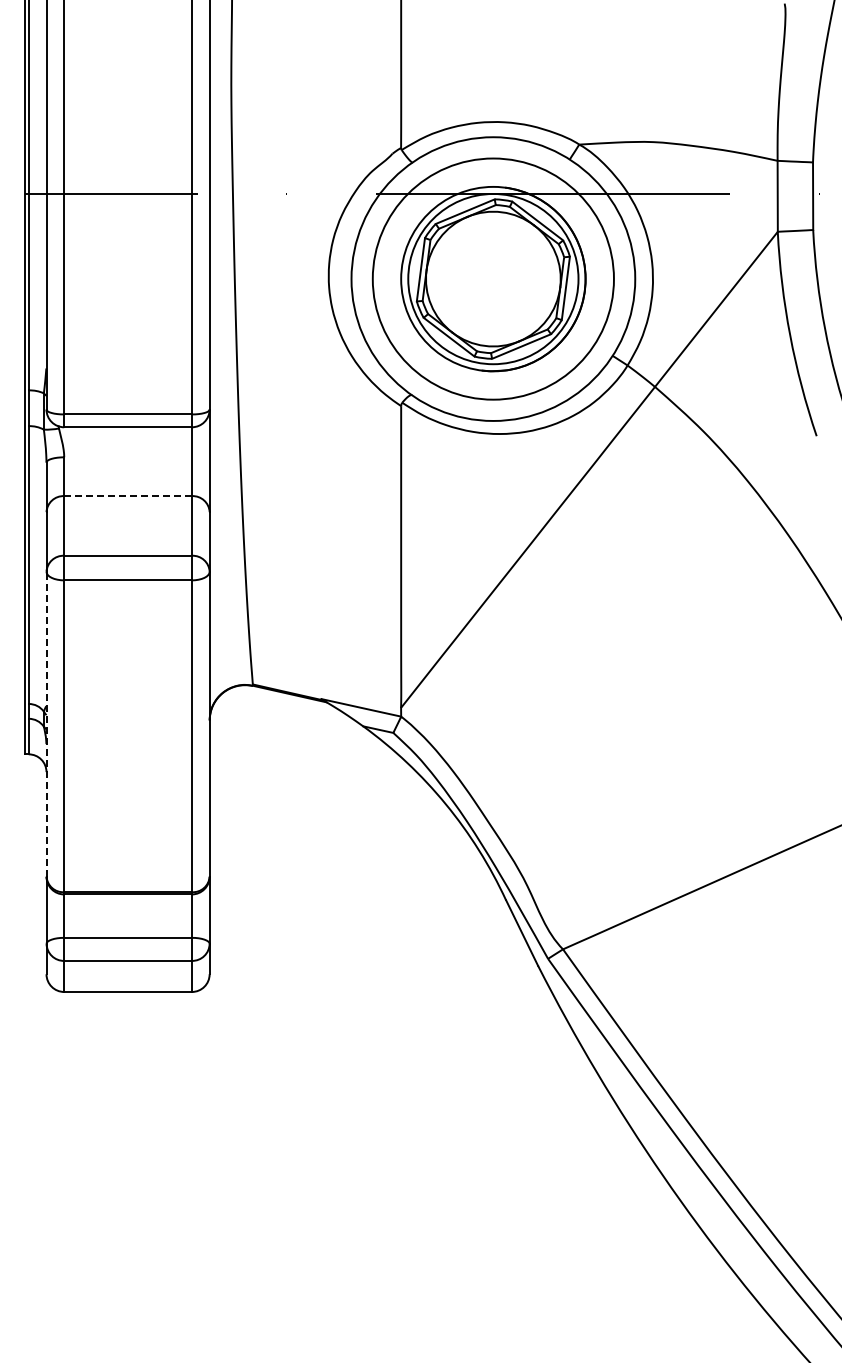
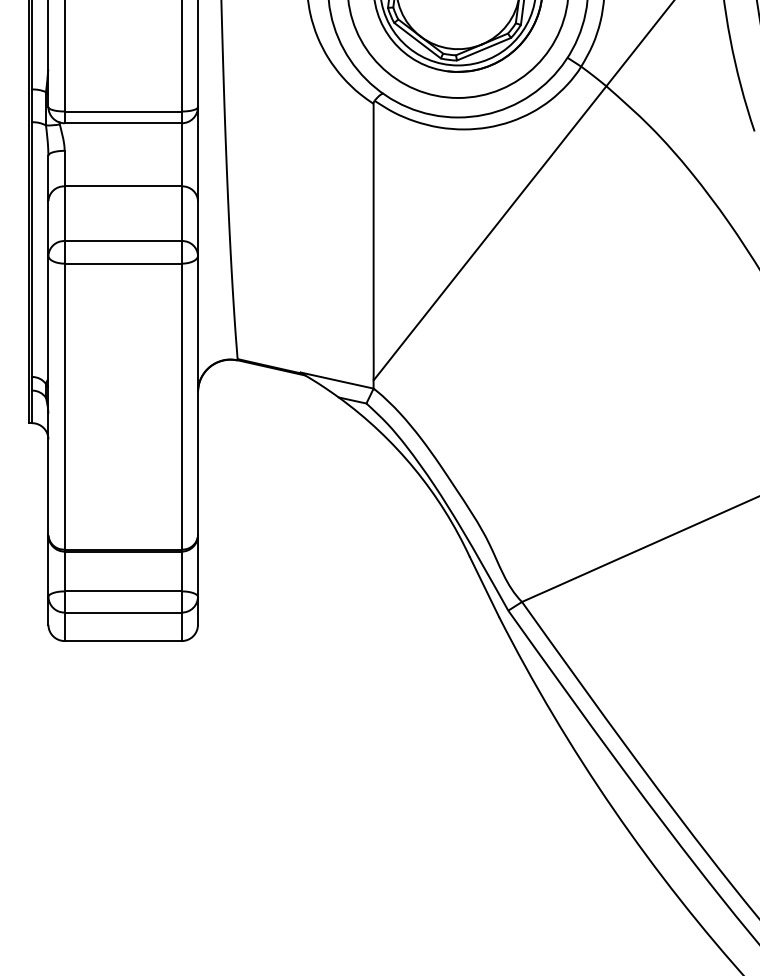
line: (128, 496) -> (123, 186), dashed -> solid
line: (46, 723) -> (48, 394), dashed -> solid

